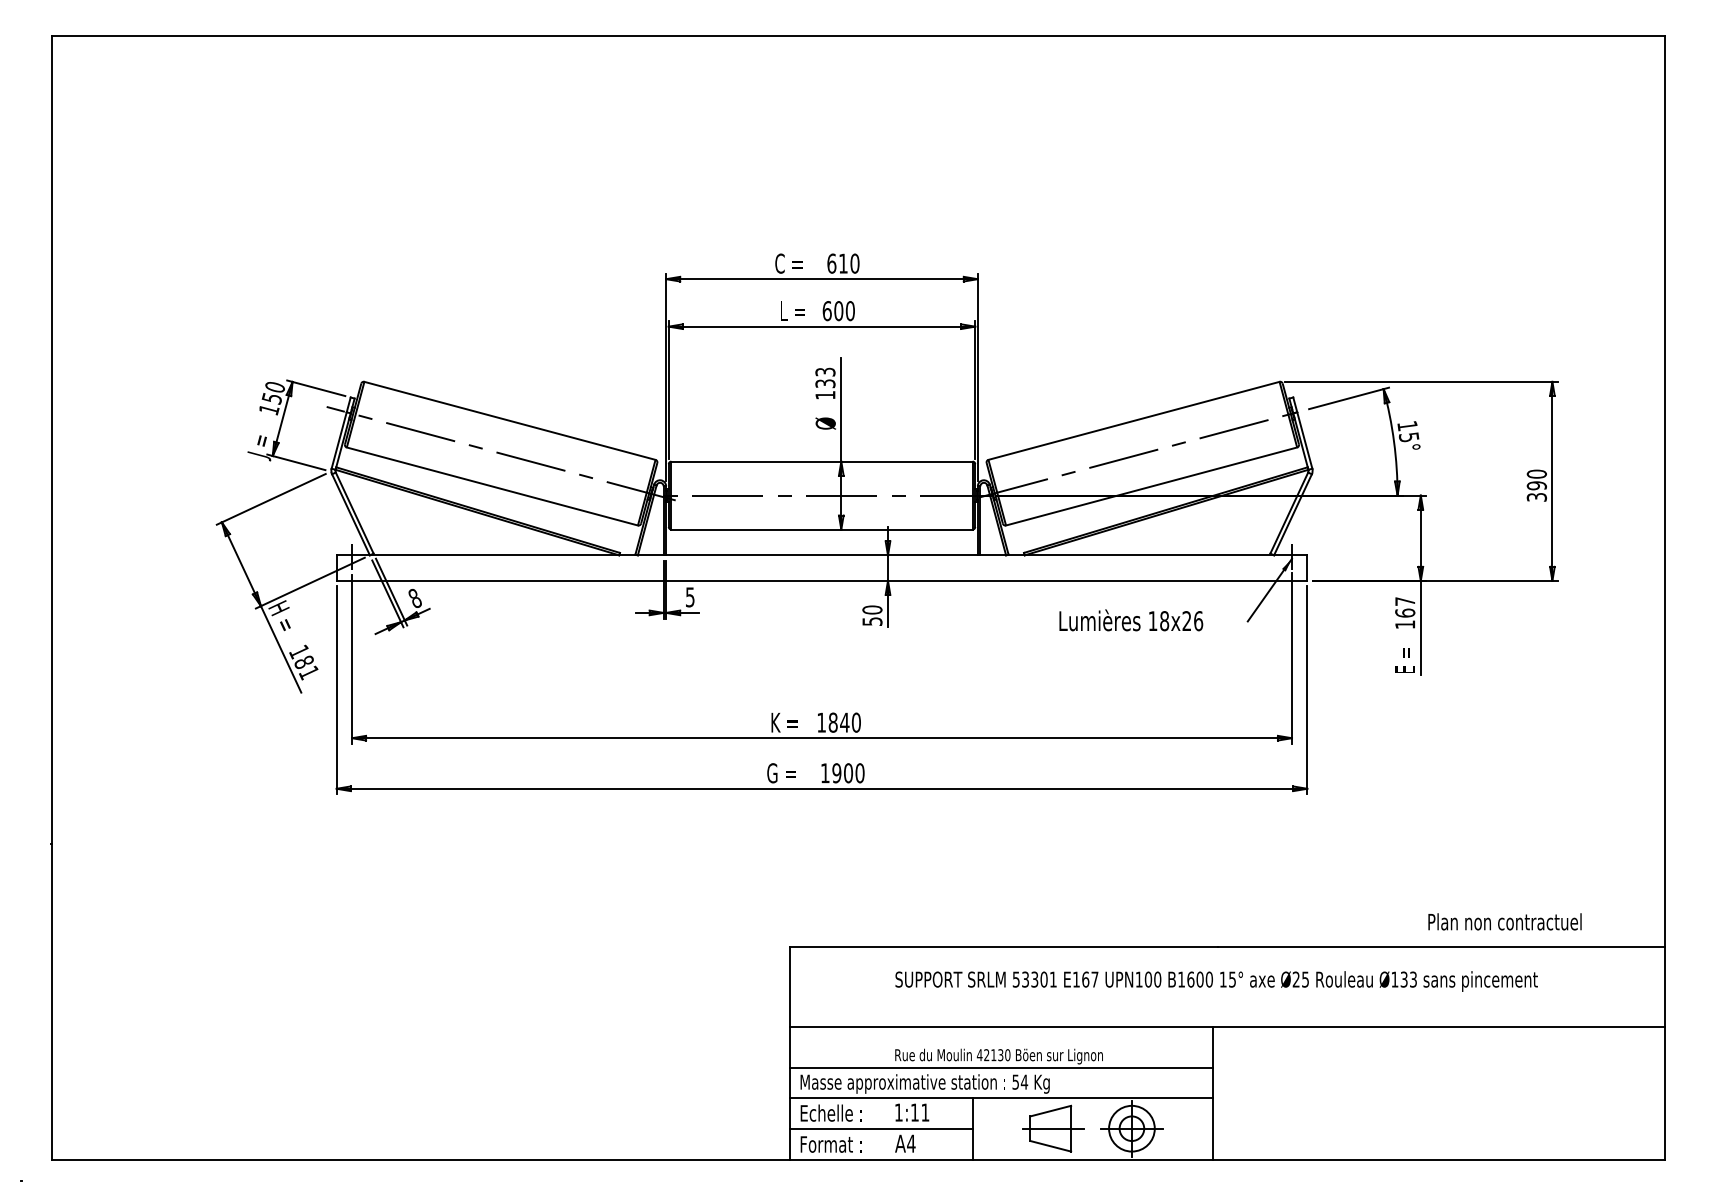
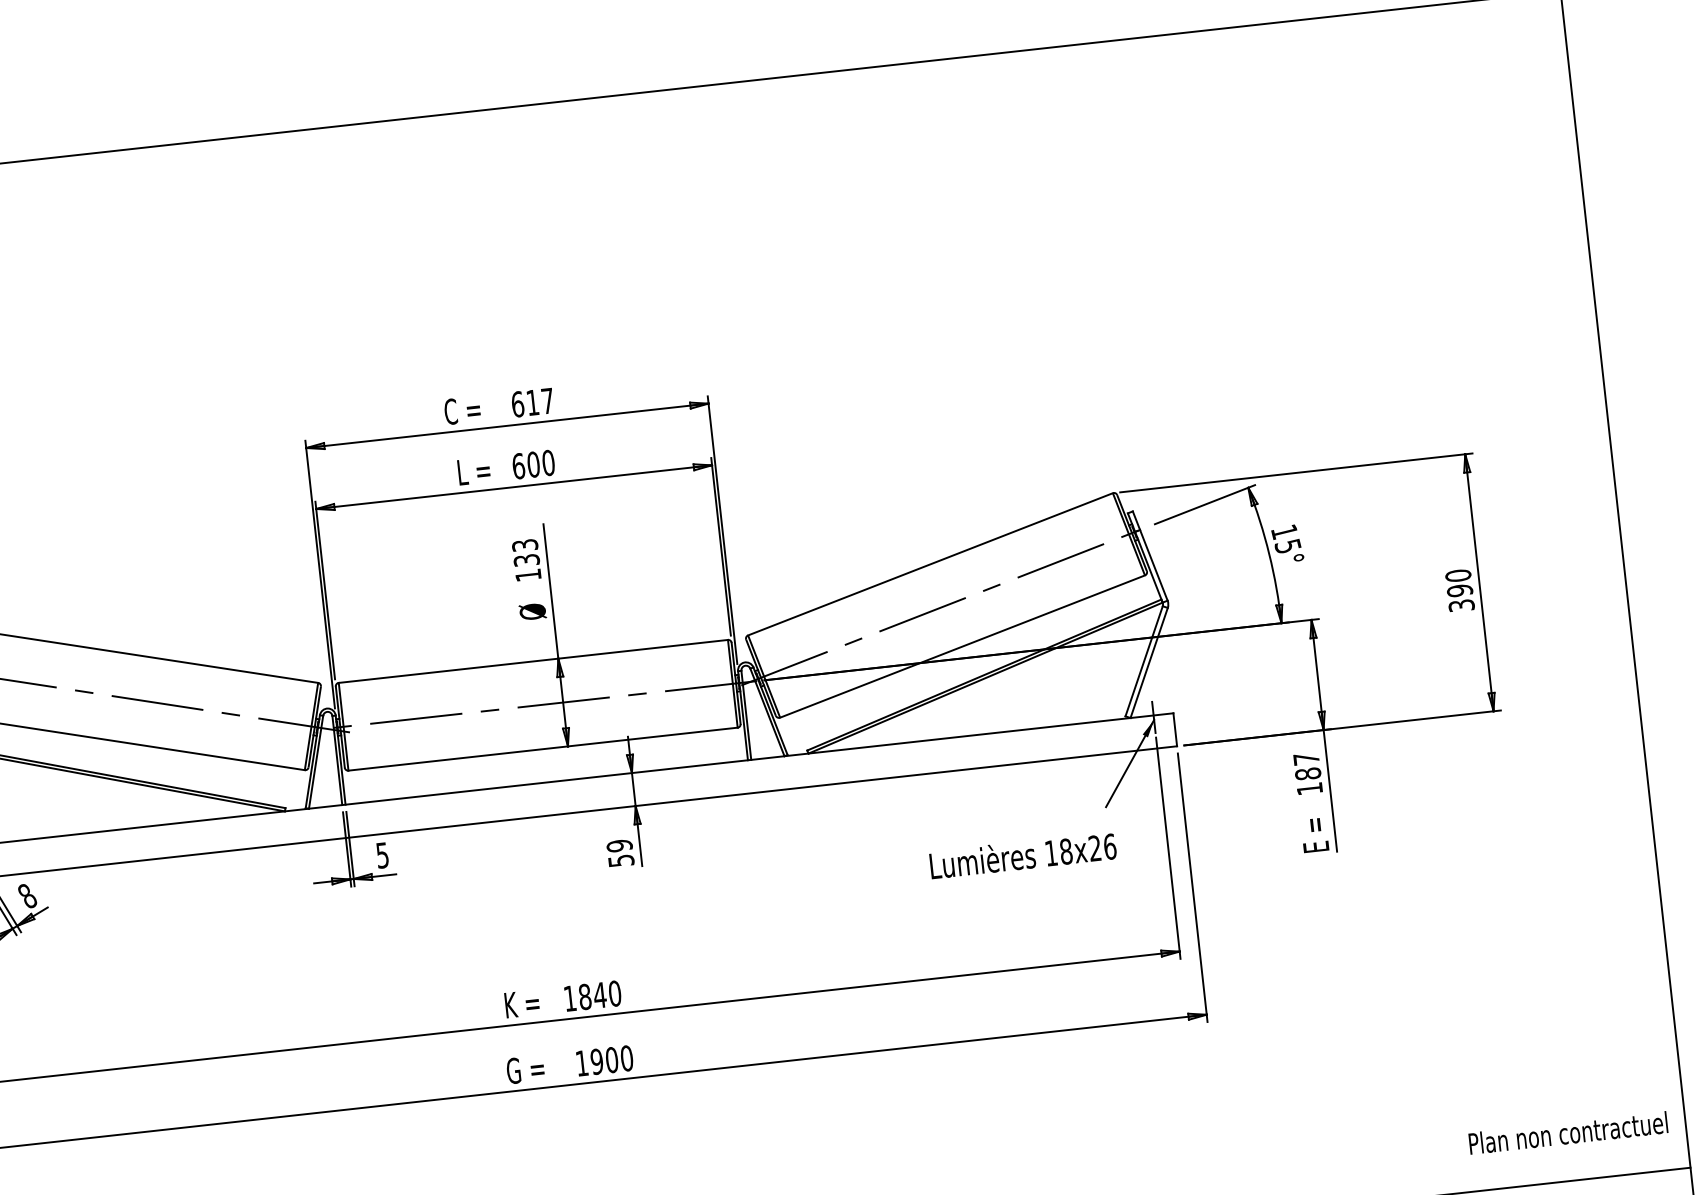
text: (854, 263) -> (547, 400), 610 -> 617
text: (872, 609) -> (619, 845), 50 -> 59
text: (1405, 612) -> (1308, 773), 167 -> 187
text: (1131, 620) -> (1023, 855), moved
text: (1504, 921) -> (1567, 1132), moved

